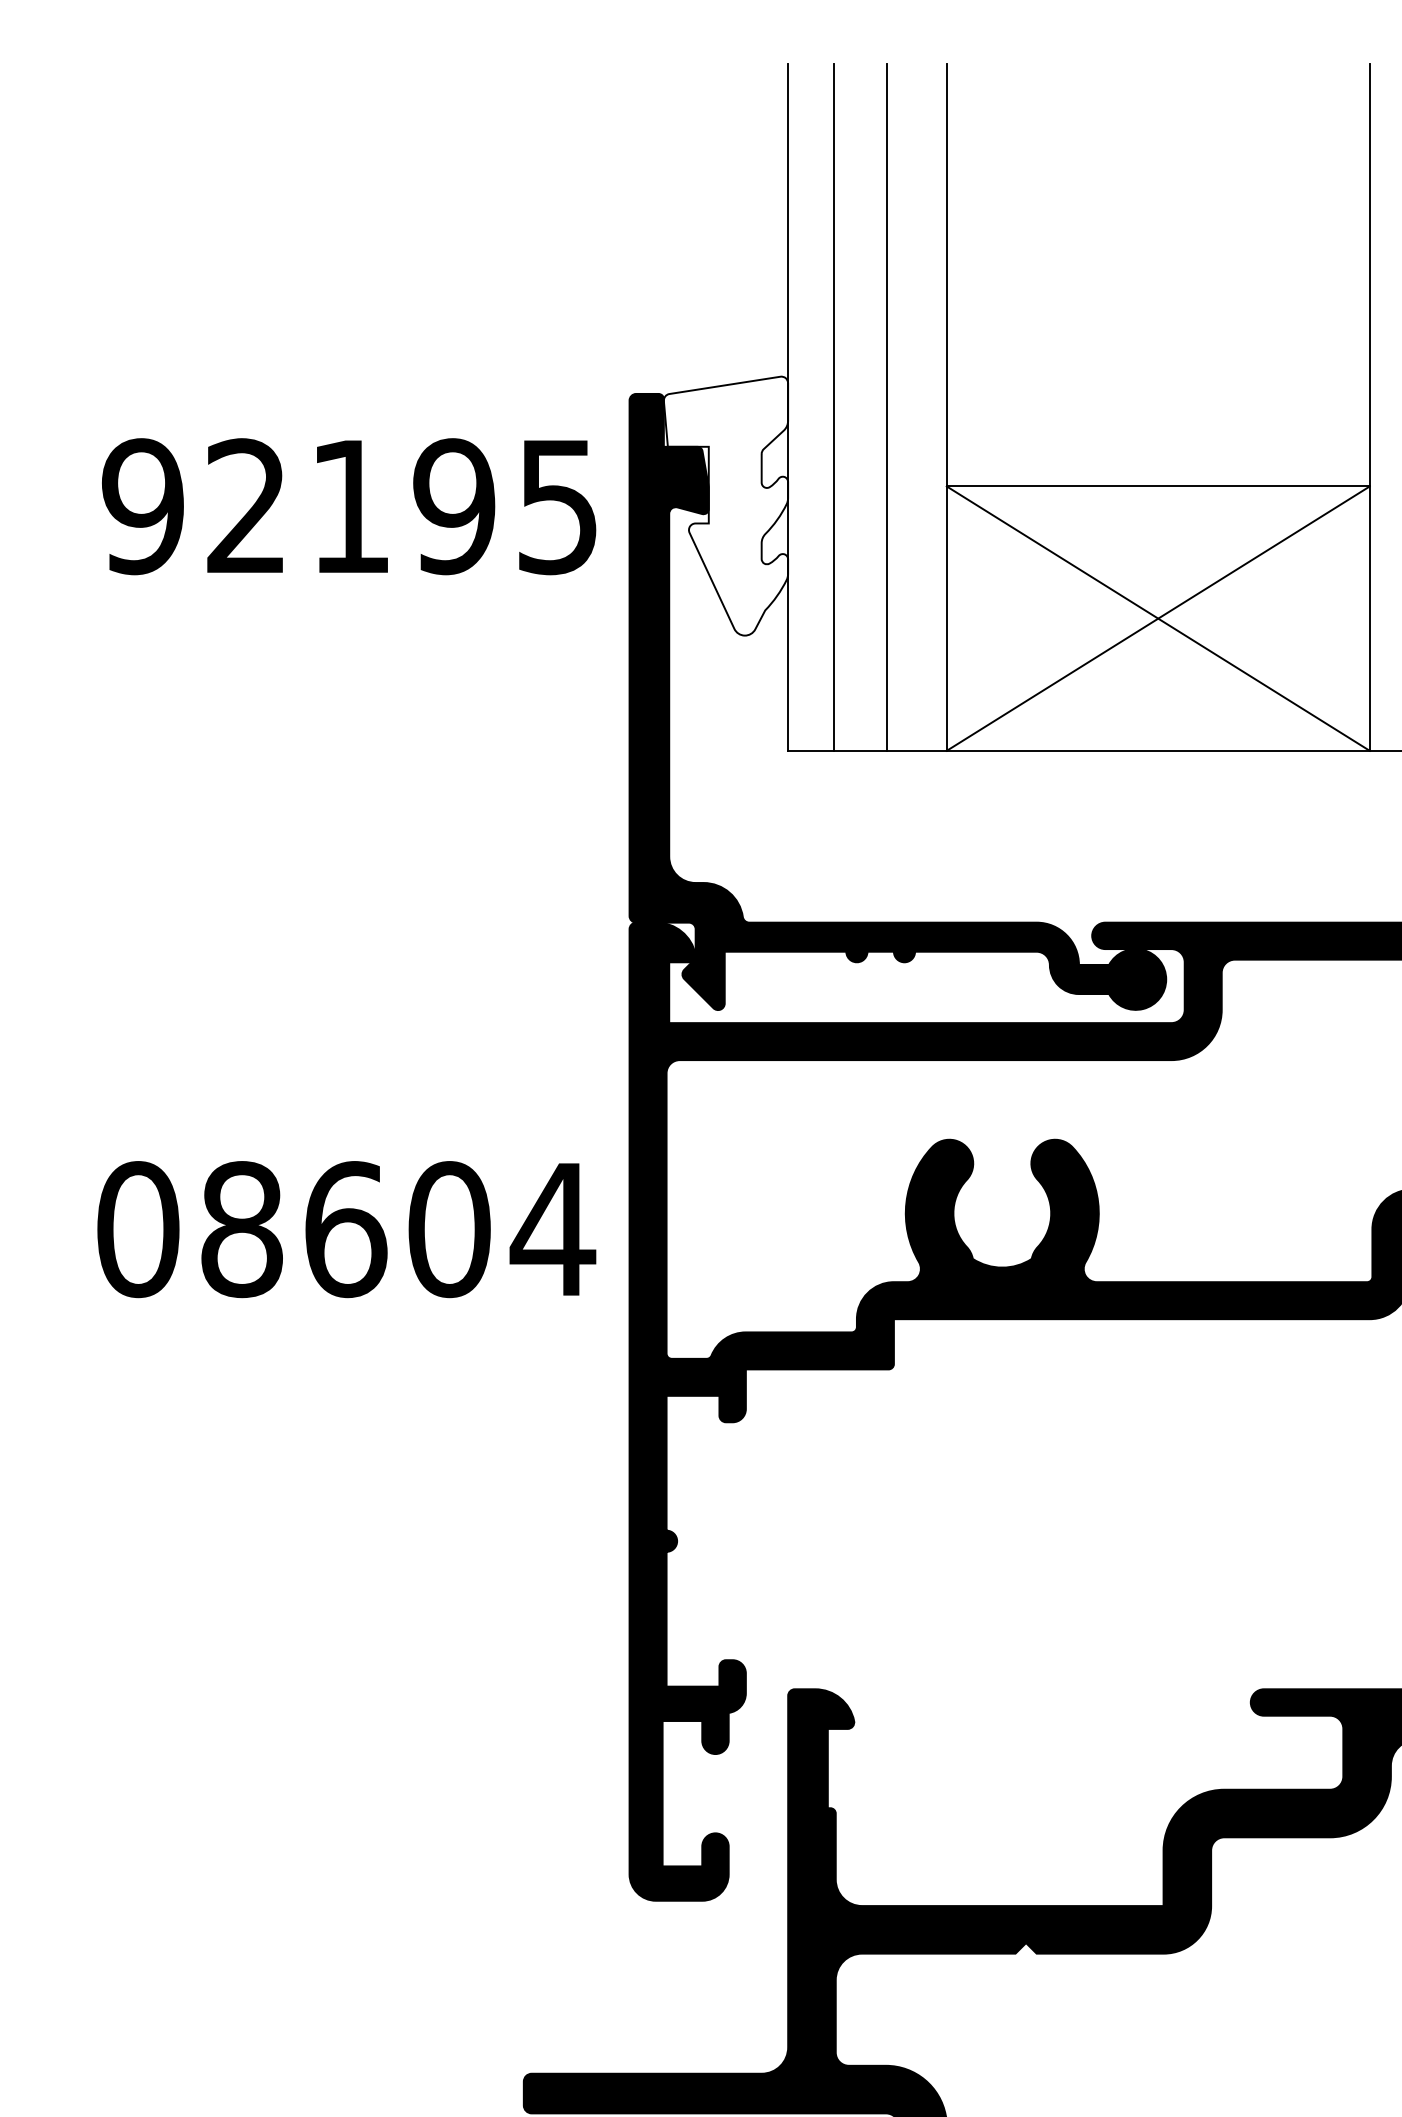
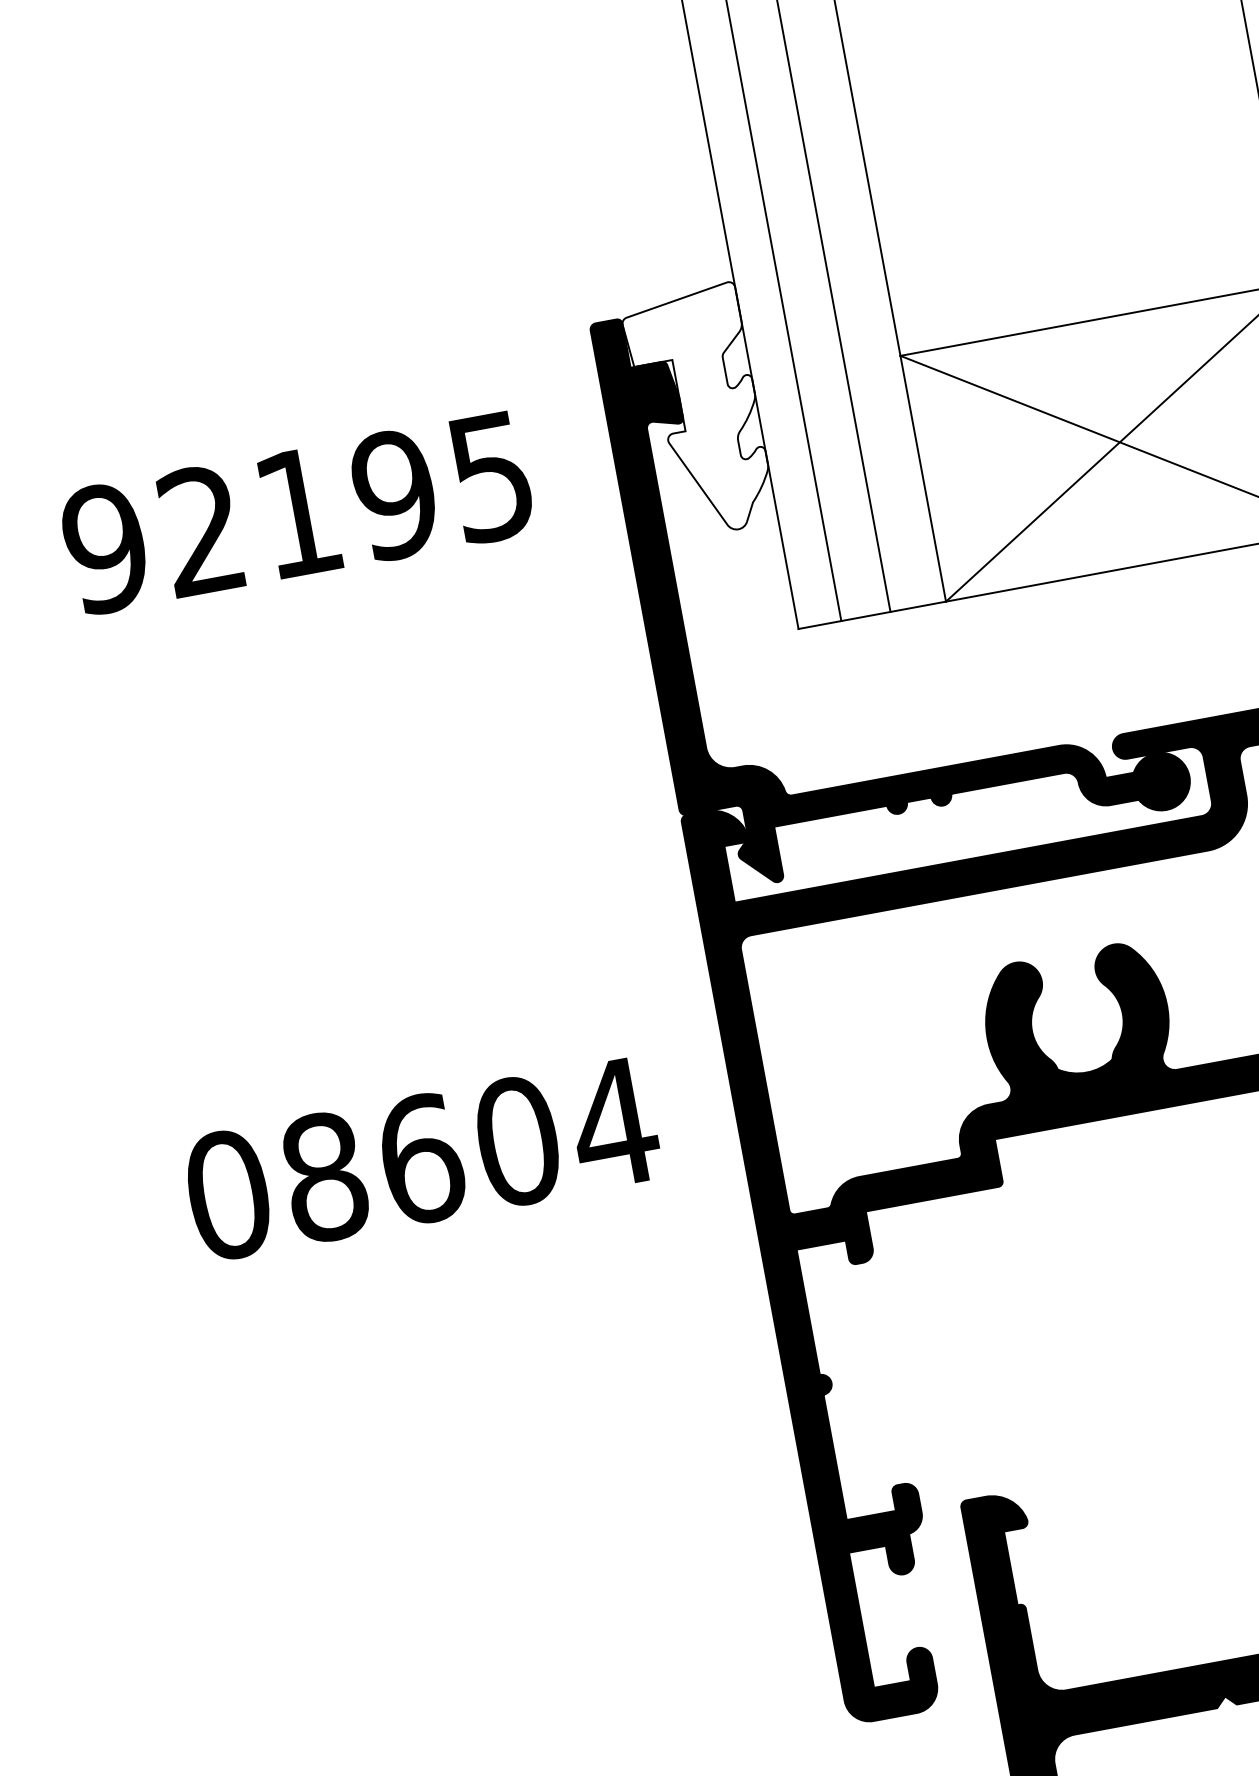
text: (349, 506) -> (297, 512), moved
text: (346, 1229) -> (422, 1159), moved

